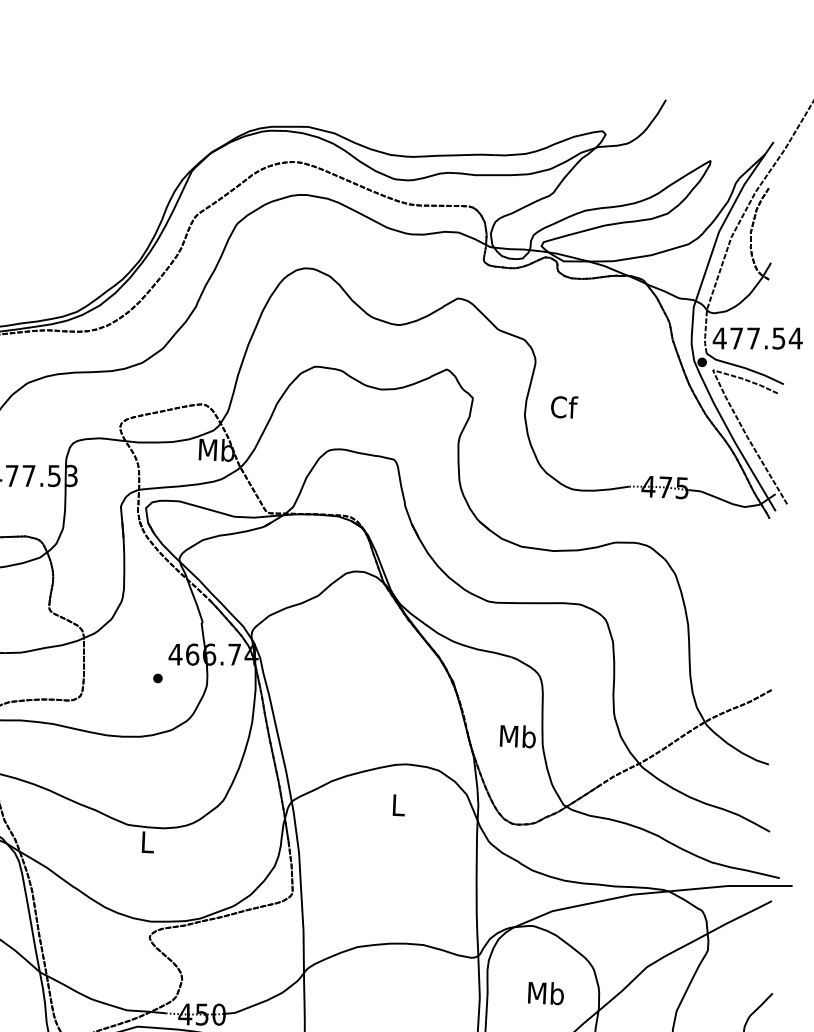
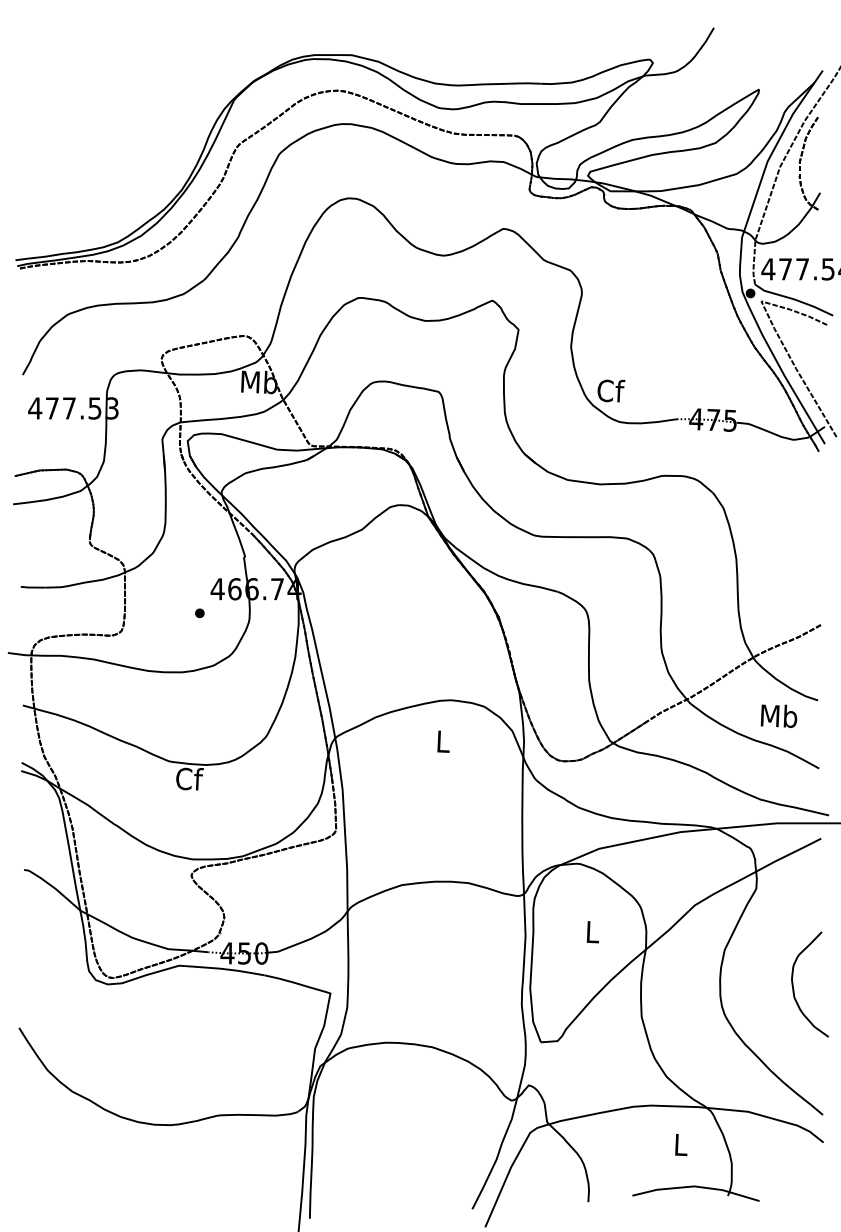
text: (564, 406) -> (611, 390), moved
text: (517, 735) -> (778, 715), moved
text: (147, 841) -> (189, 778), L -> Cf
text: (545, 992) -> (592, 931), Mb -> L

